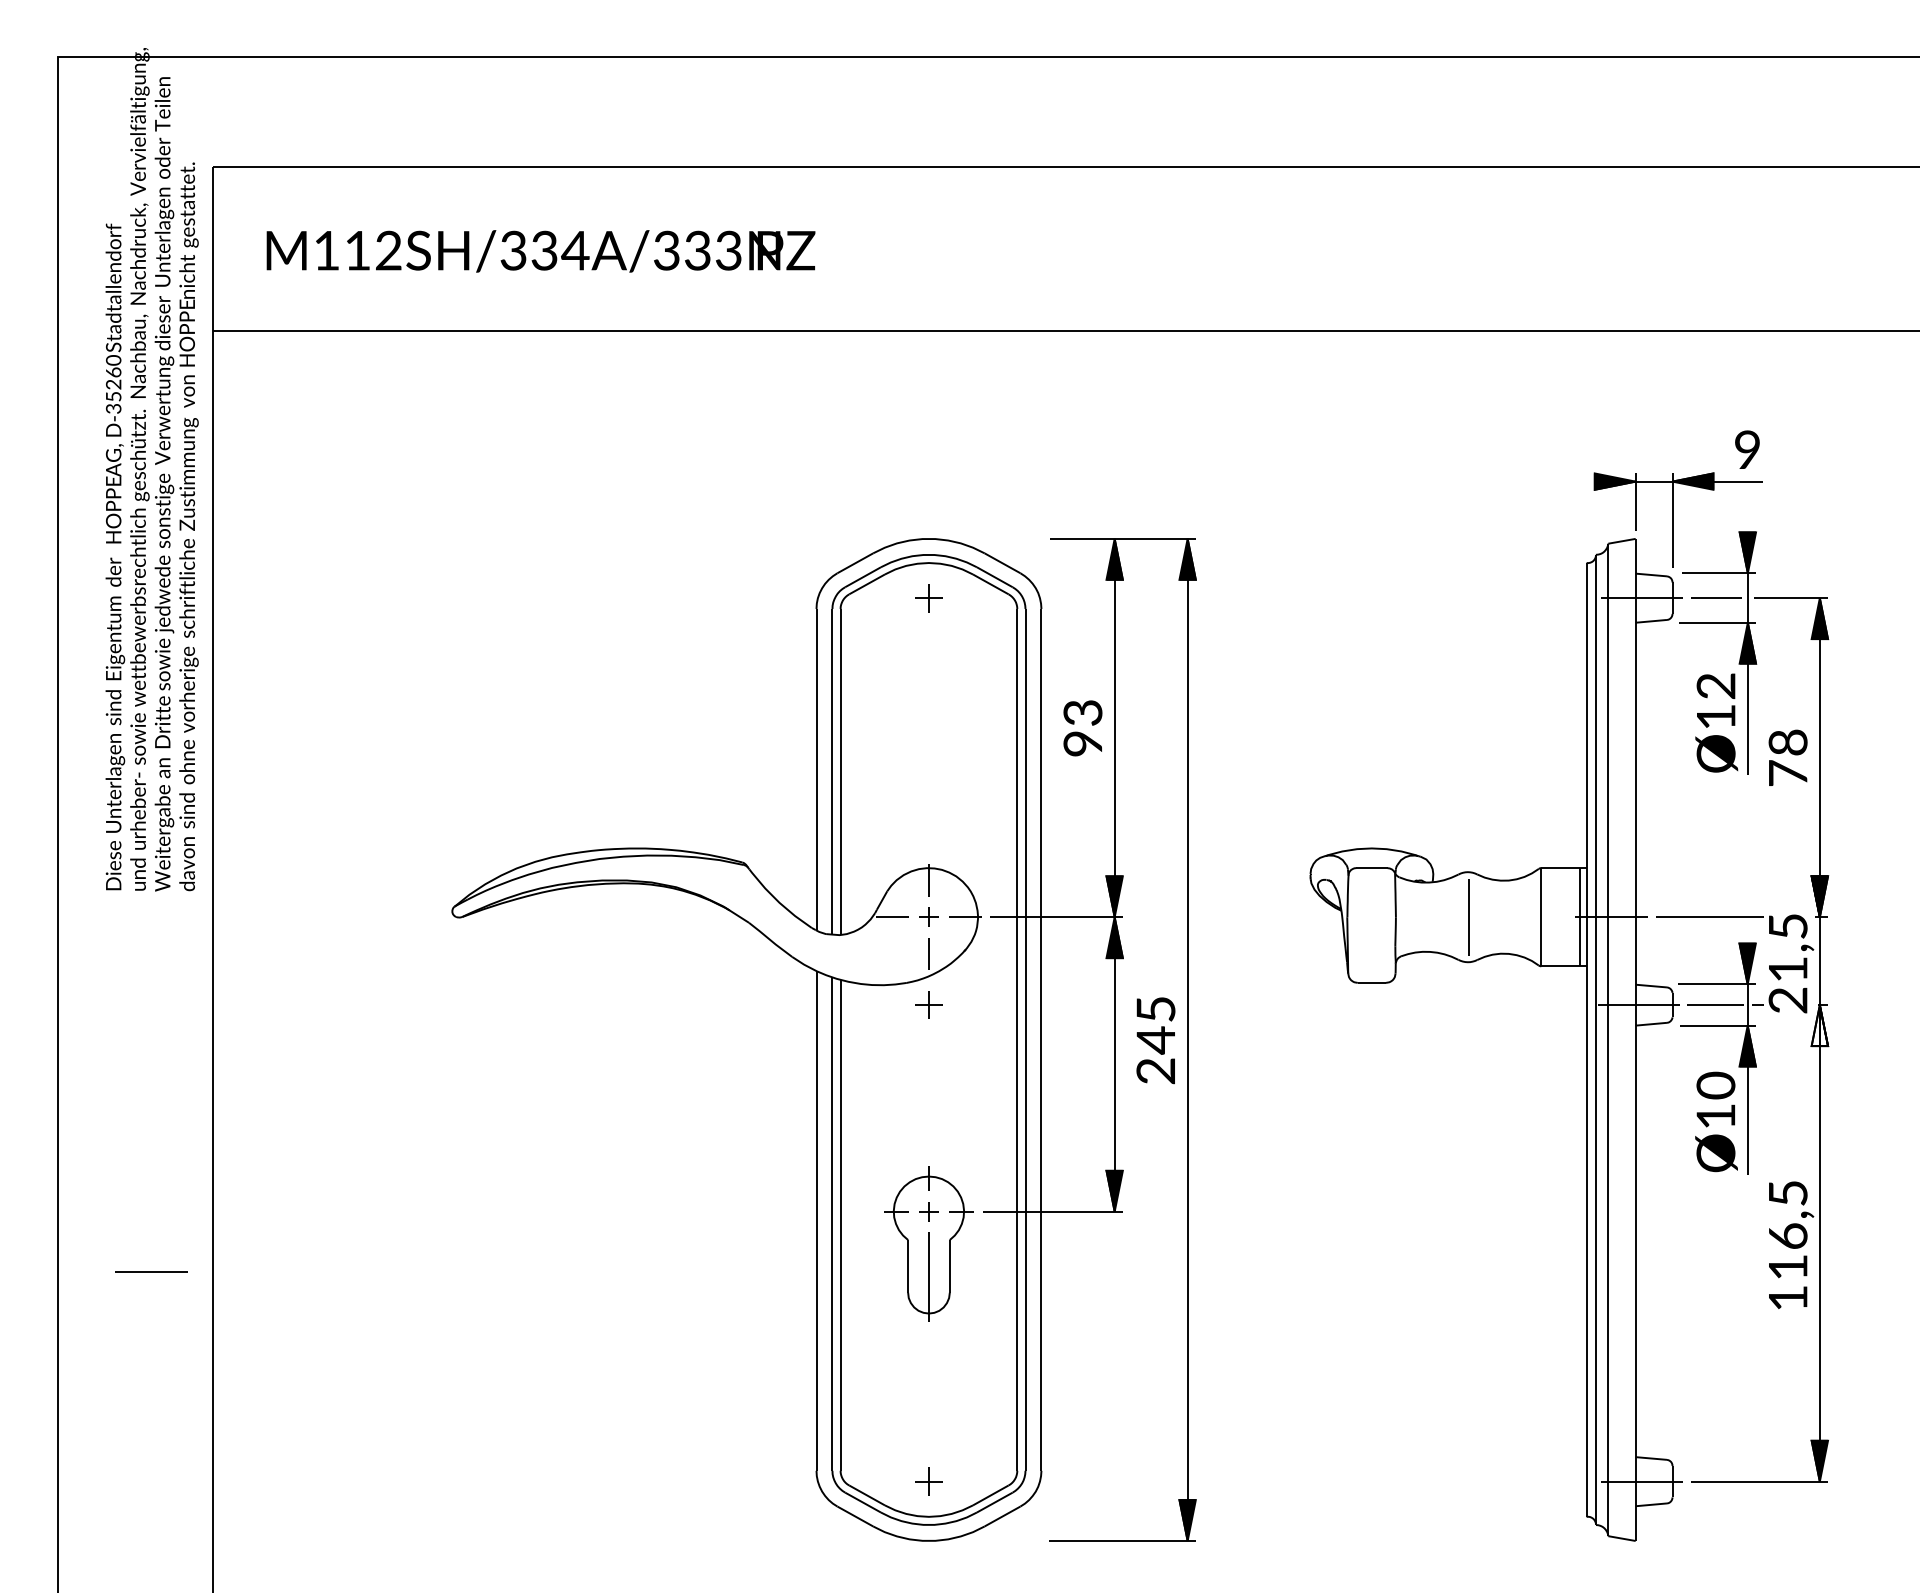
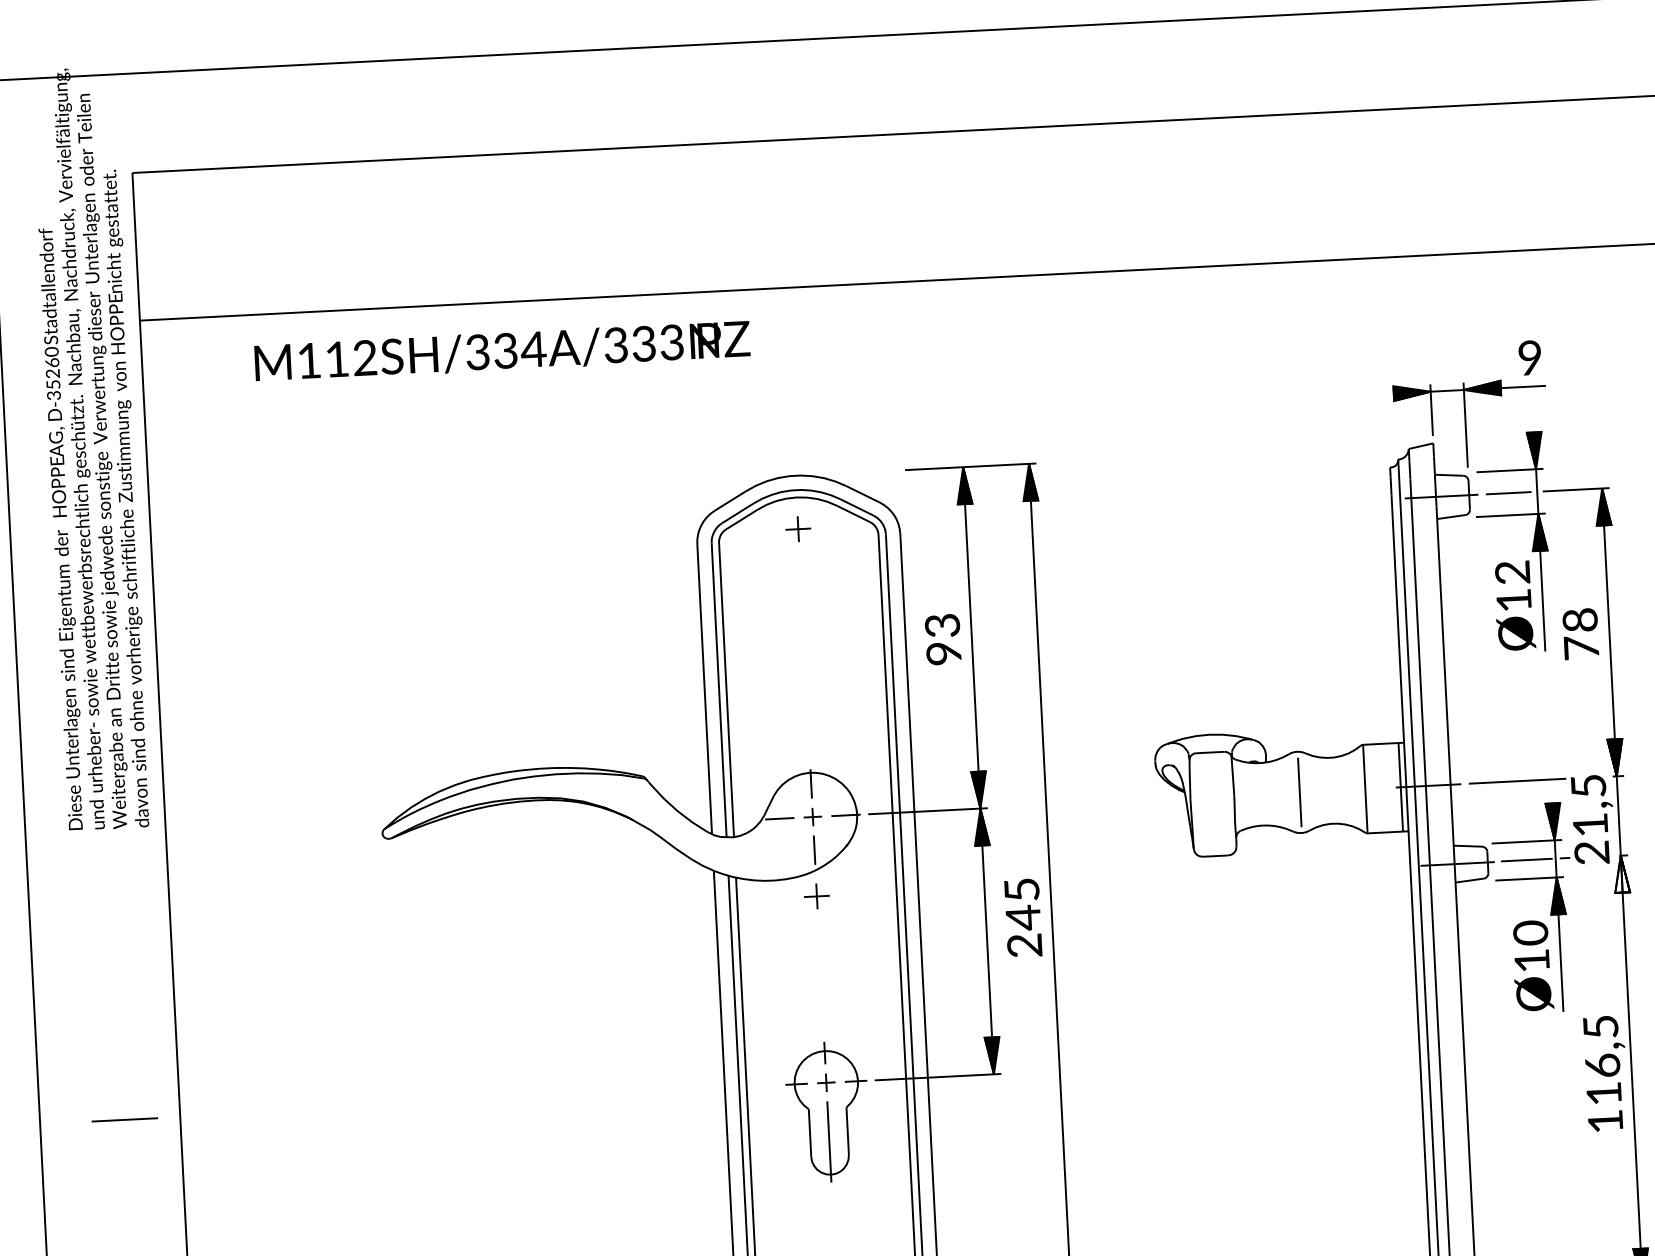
text: (540, 251) -> (502, 351), moved
line: (151, 1271) -> (124, 1119), moved

